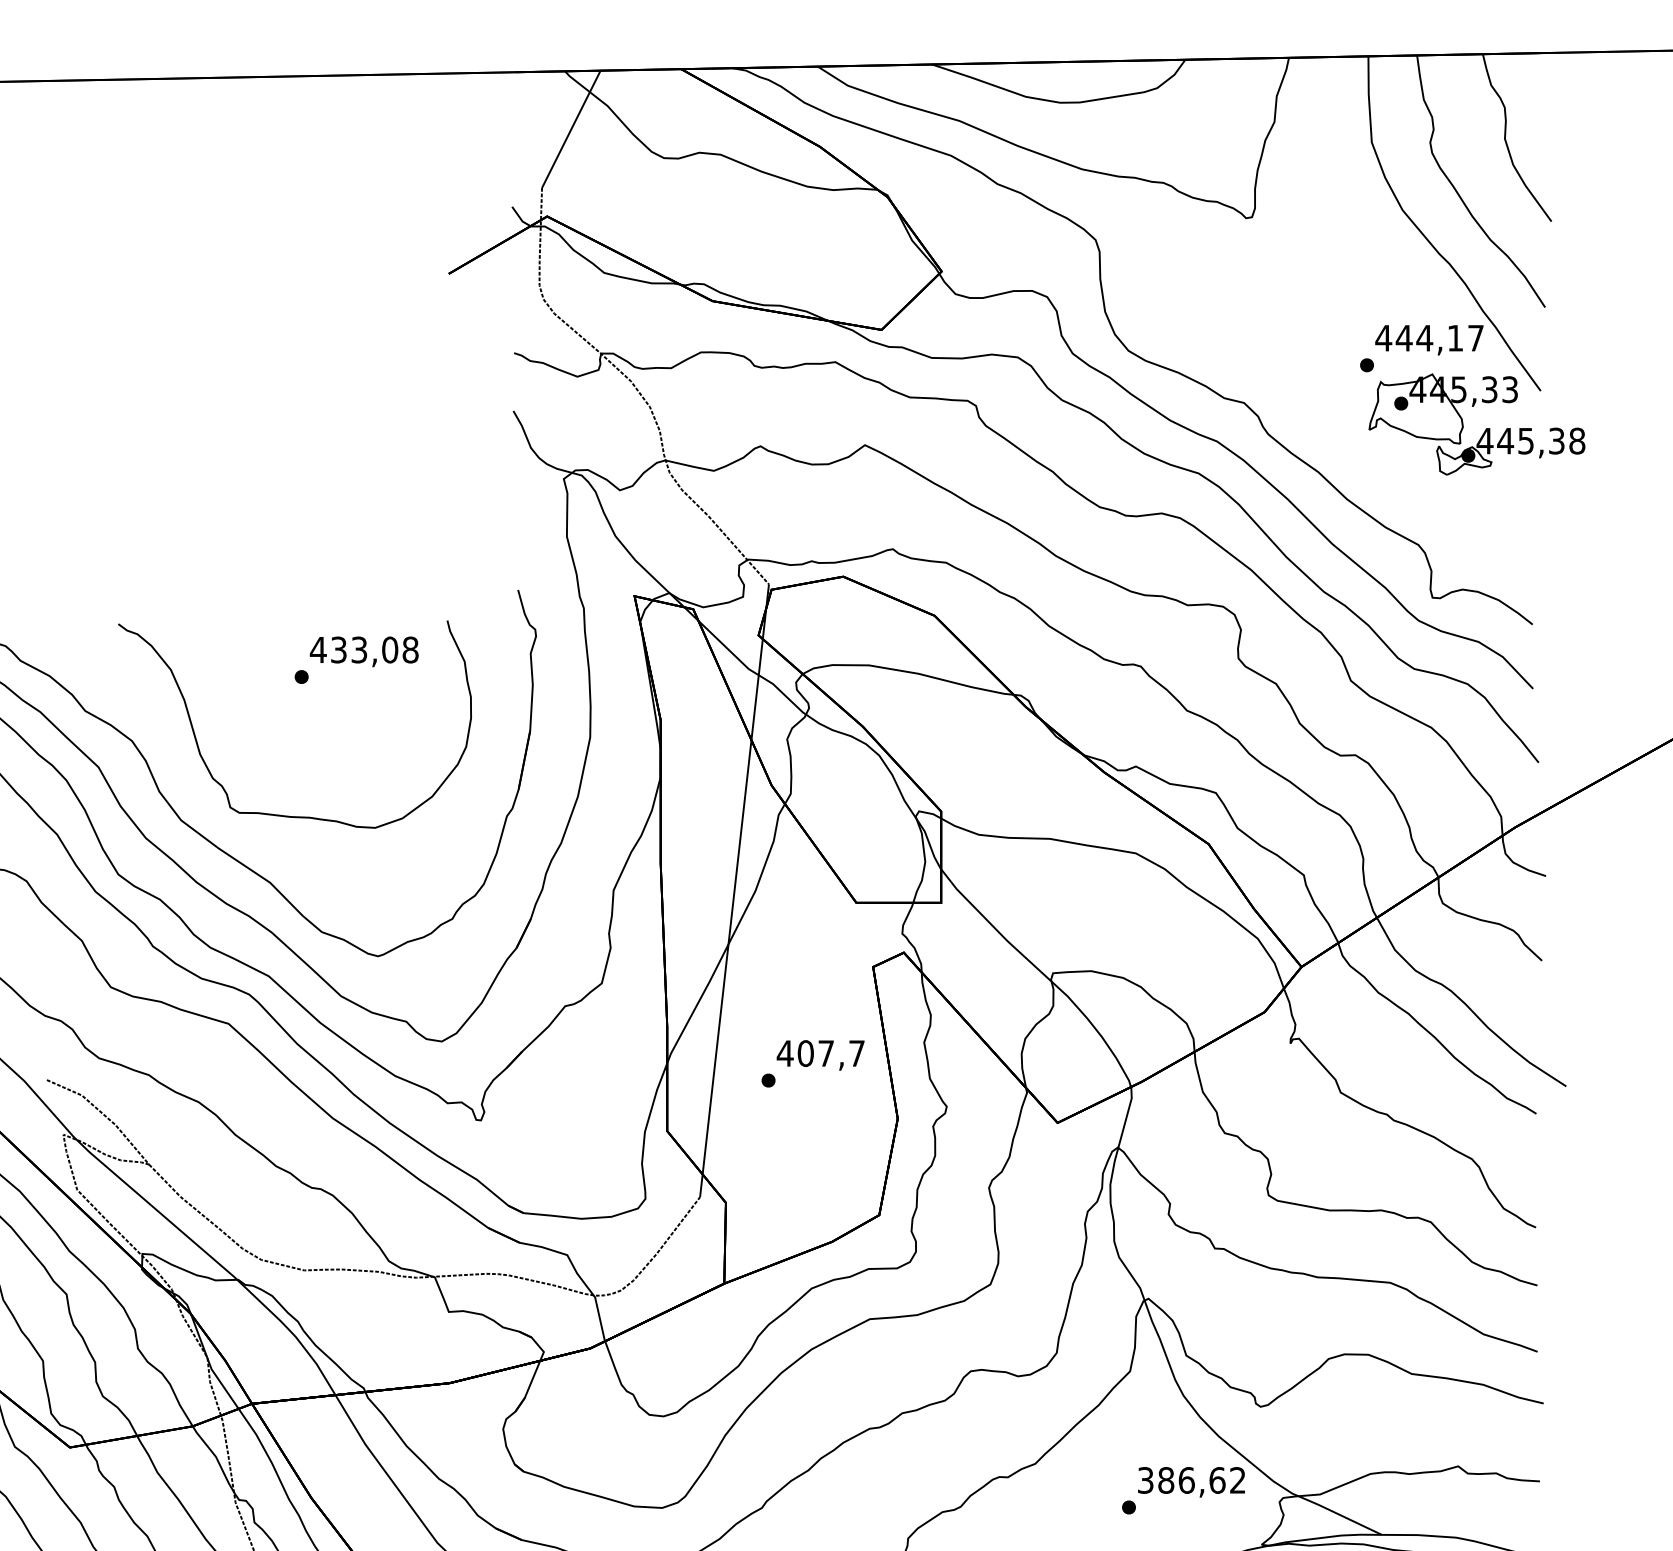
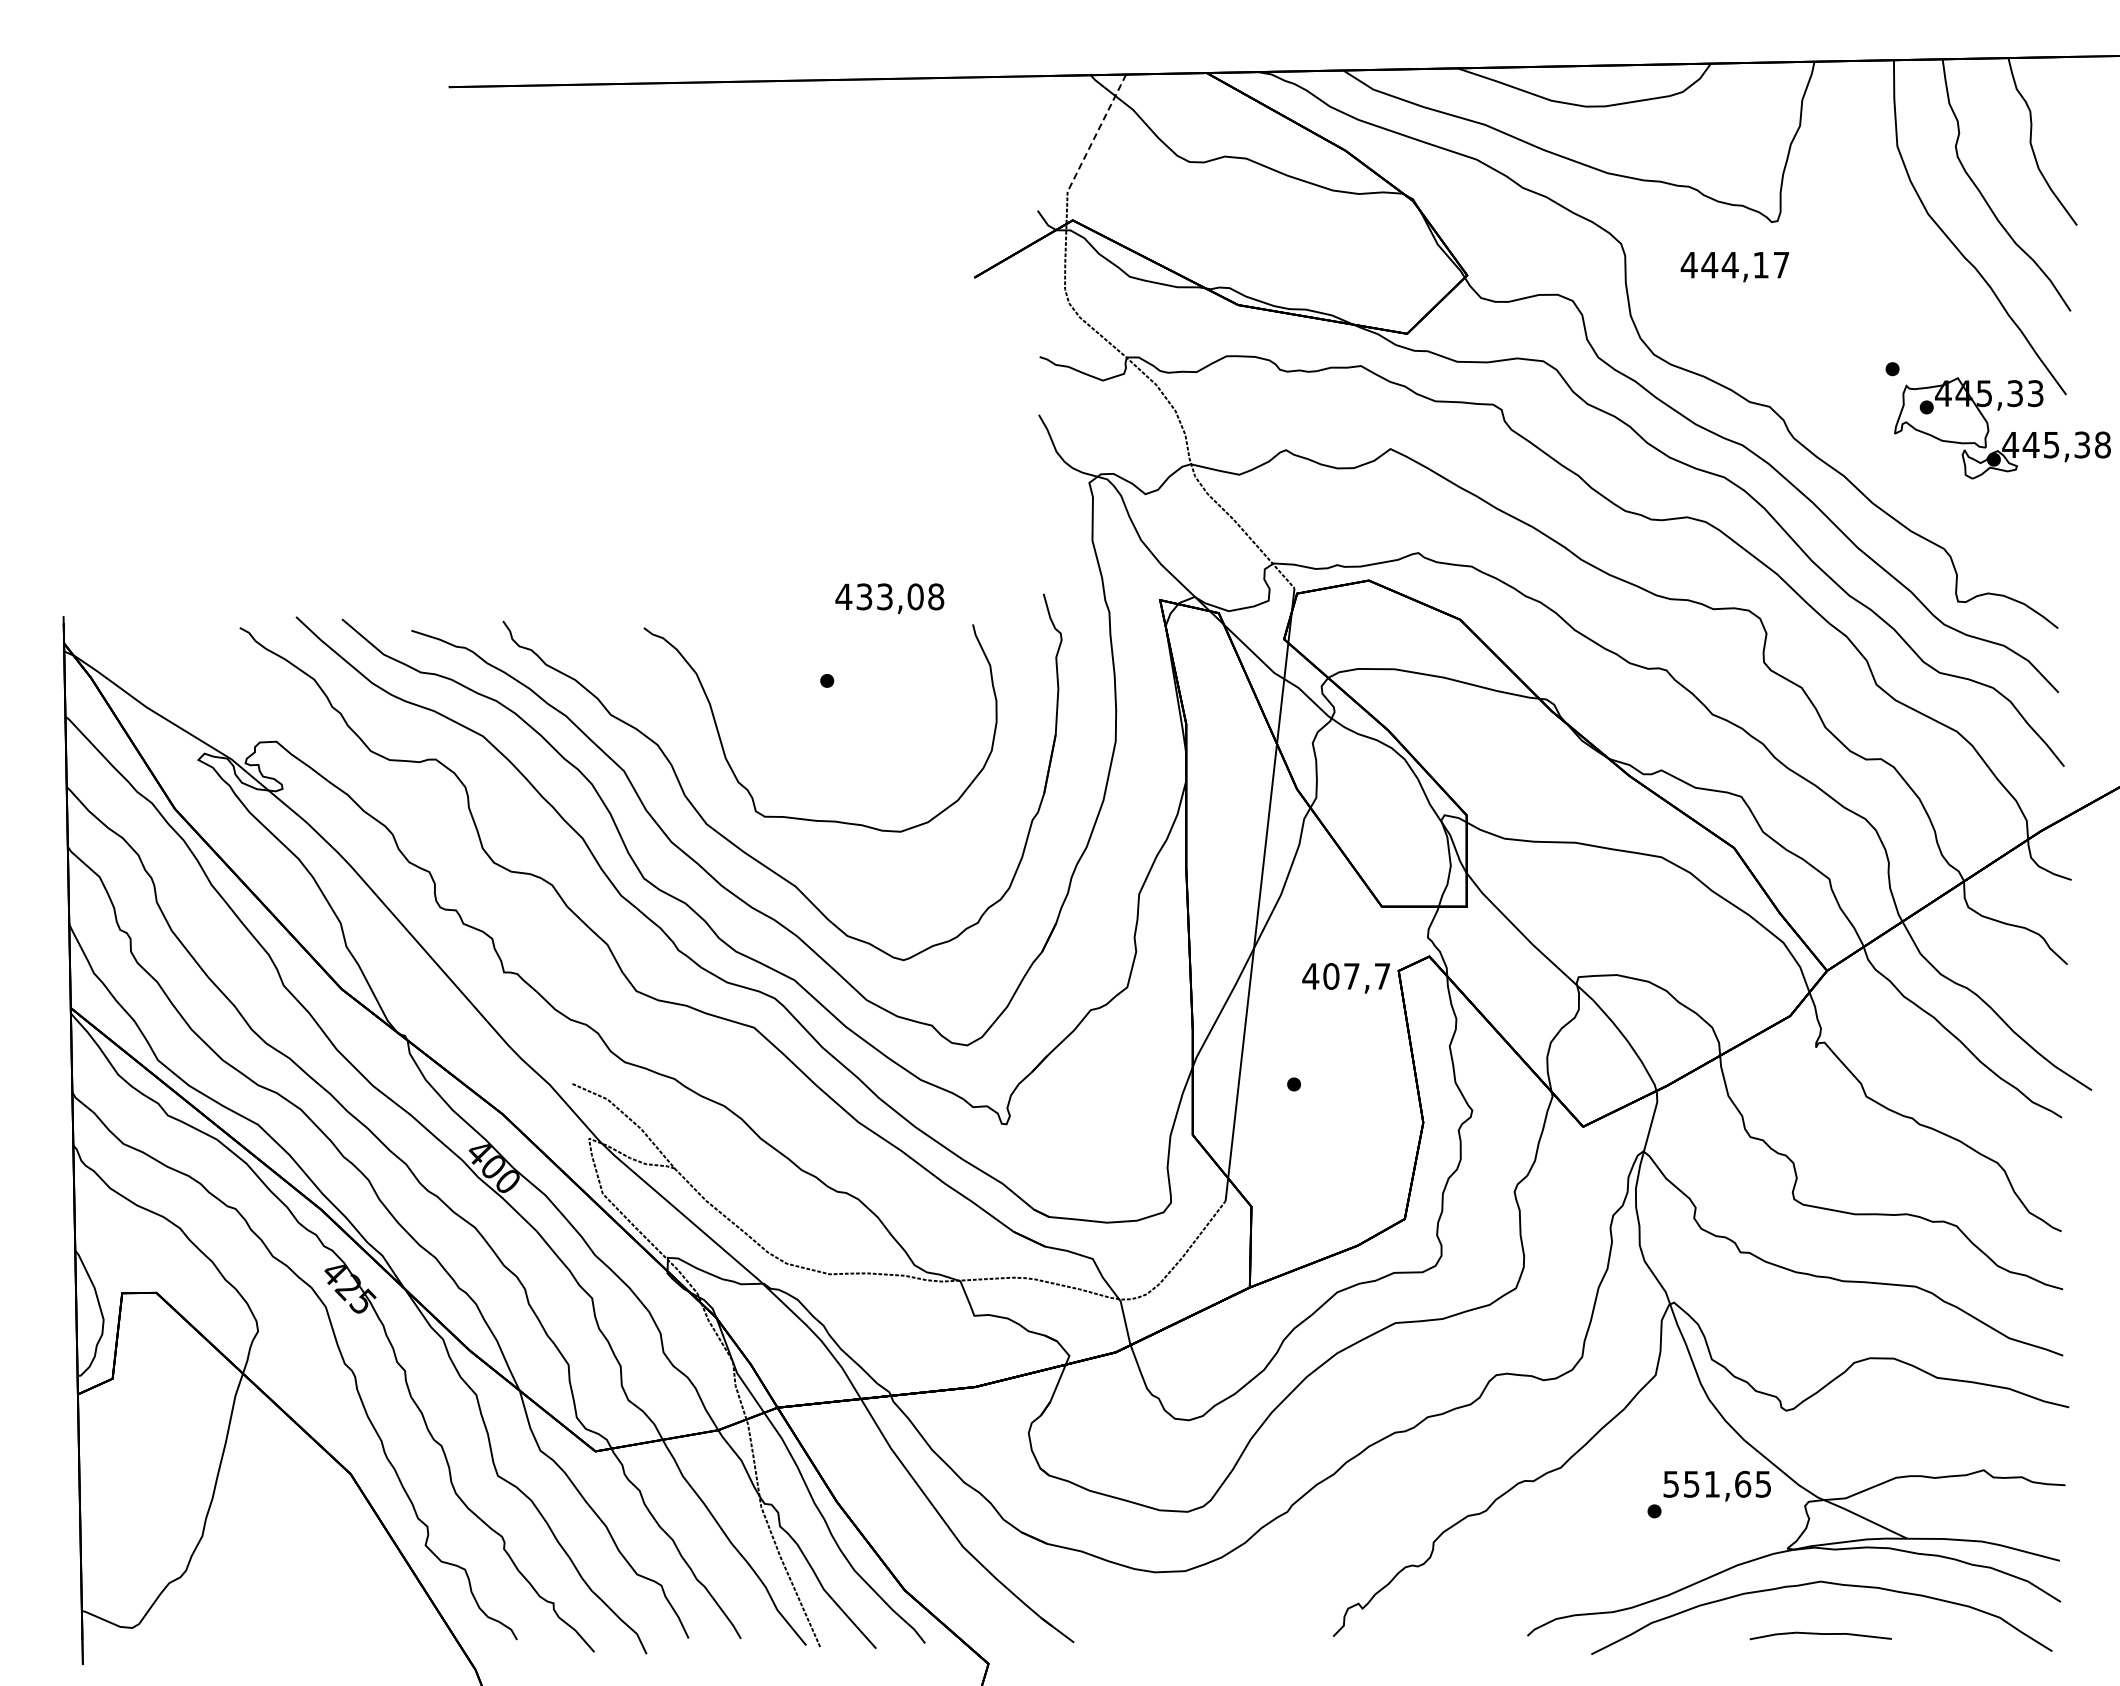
line: (570, 129) -> (1096, 133), solid -> dashed
text: (1428, 340) -> (1734, 267), moved
text: (363, 651) -> (889, 598), moved
text: (820, 1055) -> (1346, 978), moved
text: (1191, 1479) -> (1717, 1483), 386,62 -> 551,65

